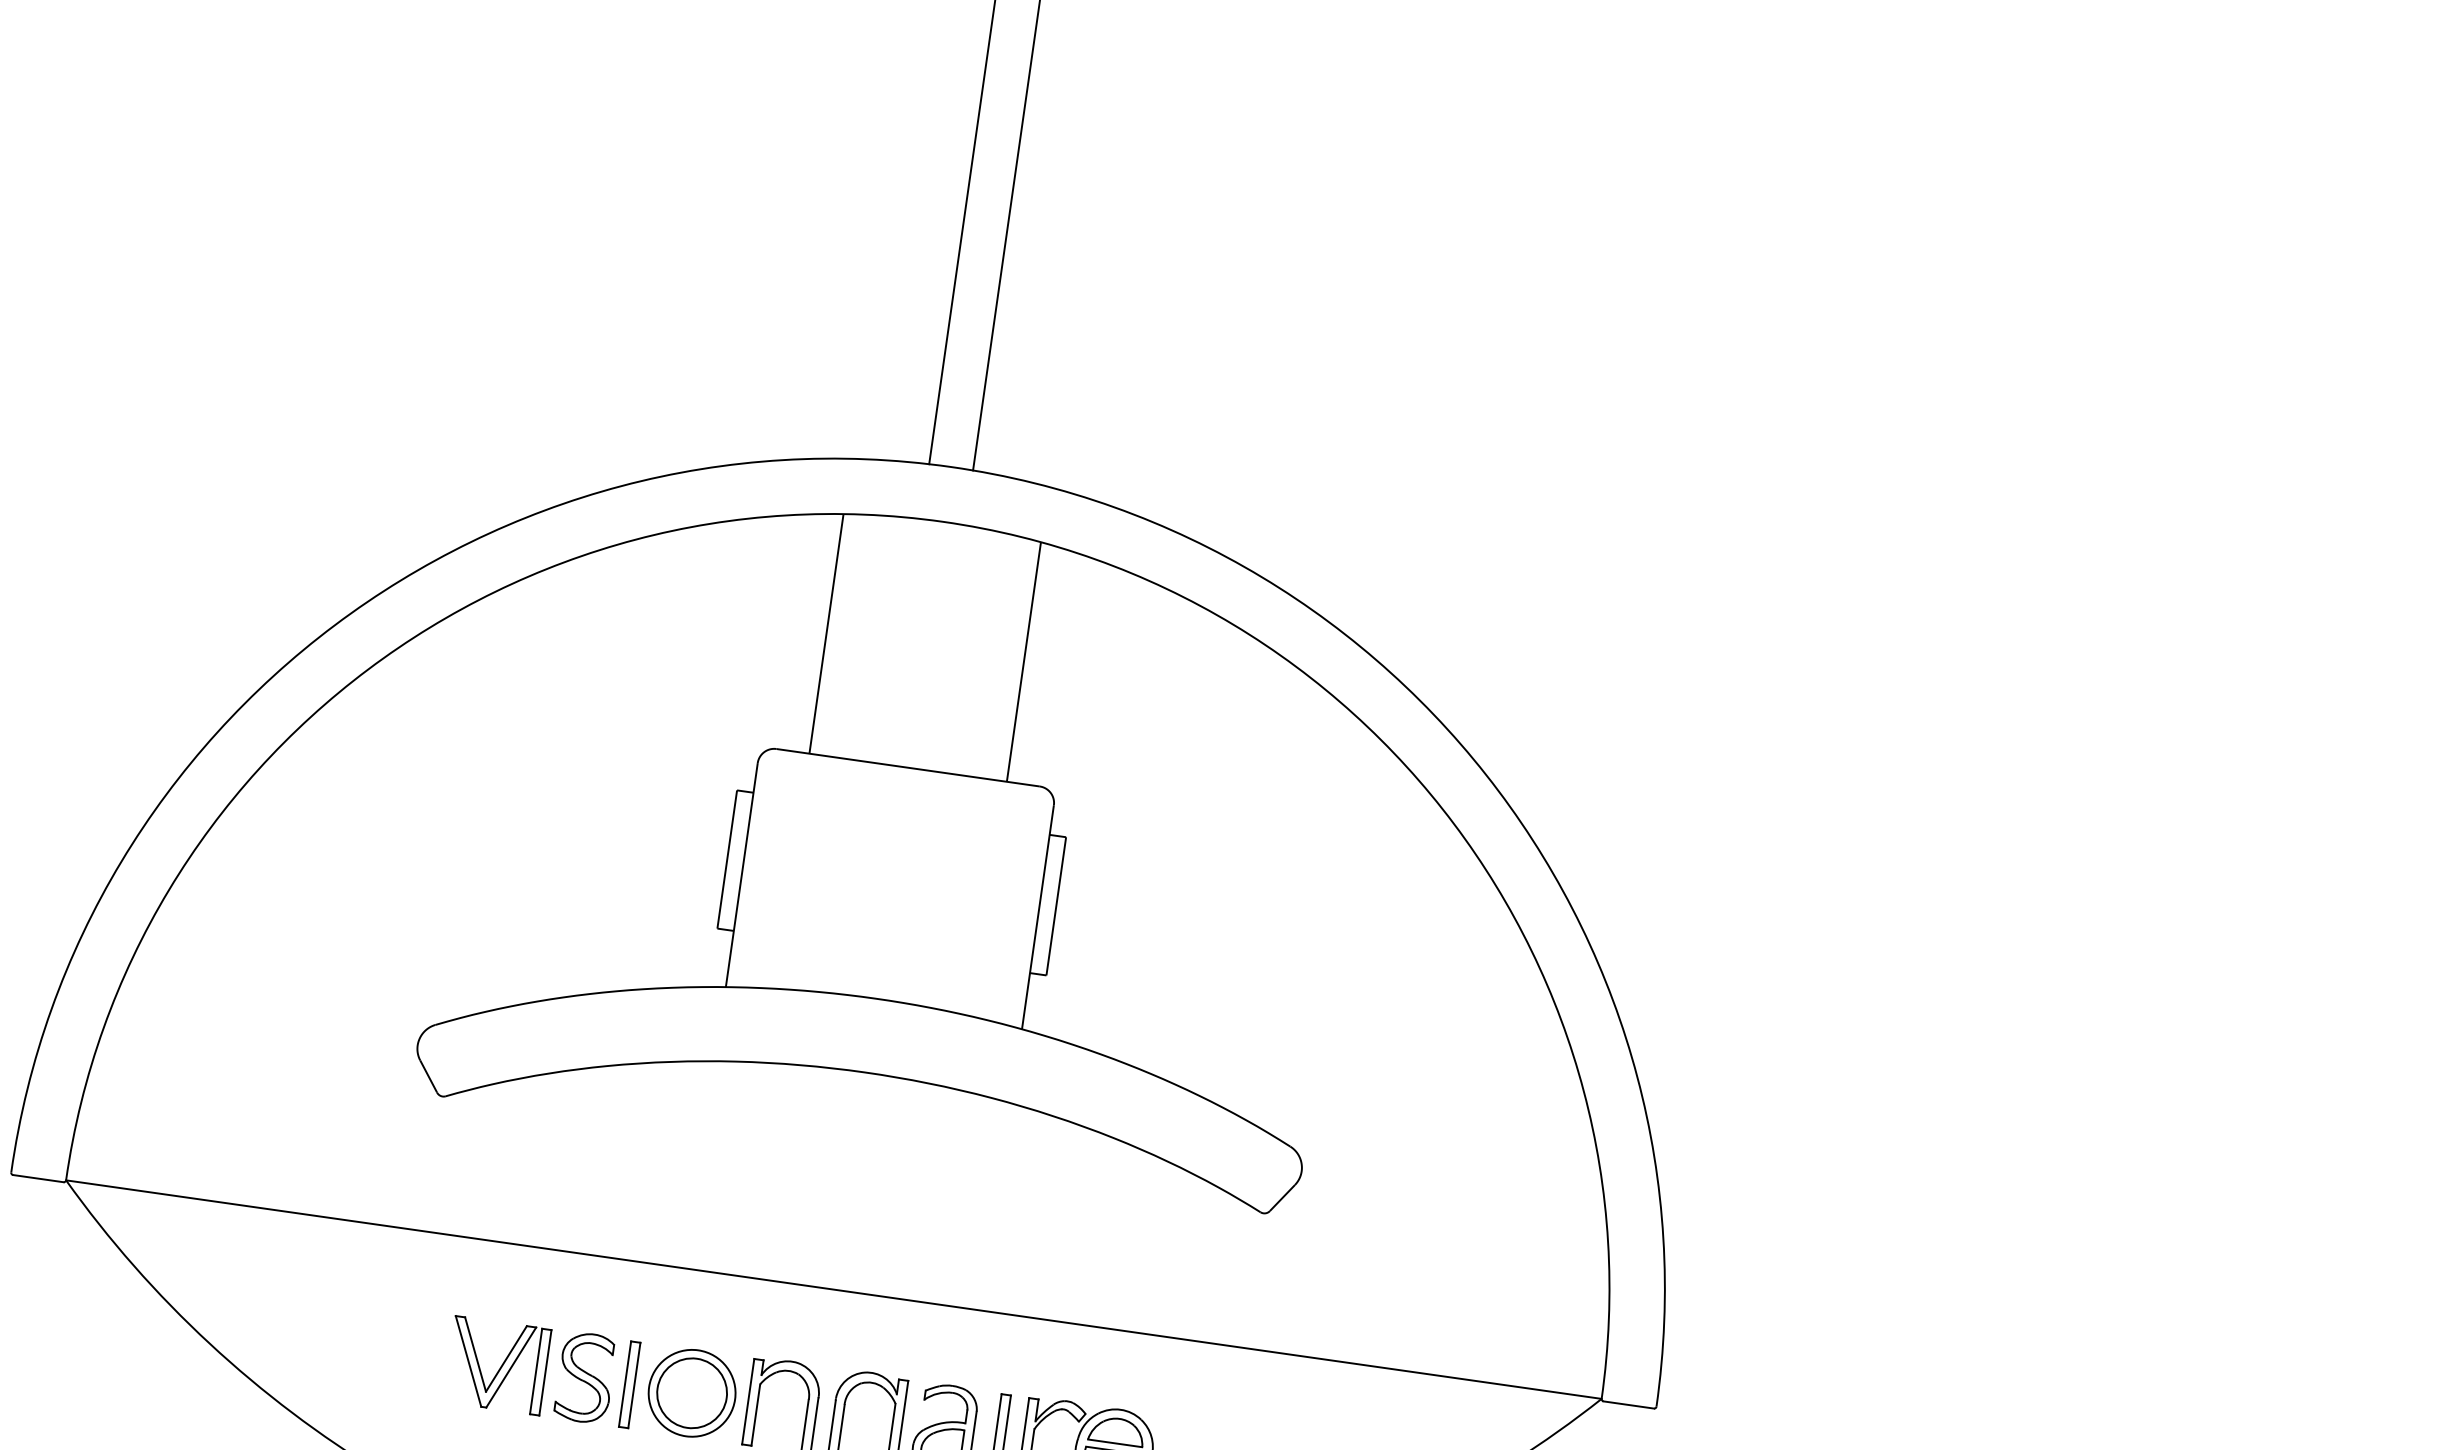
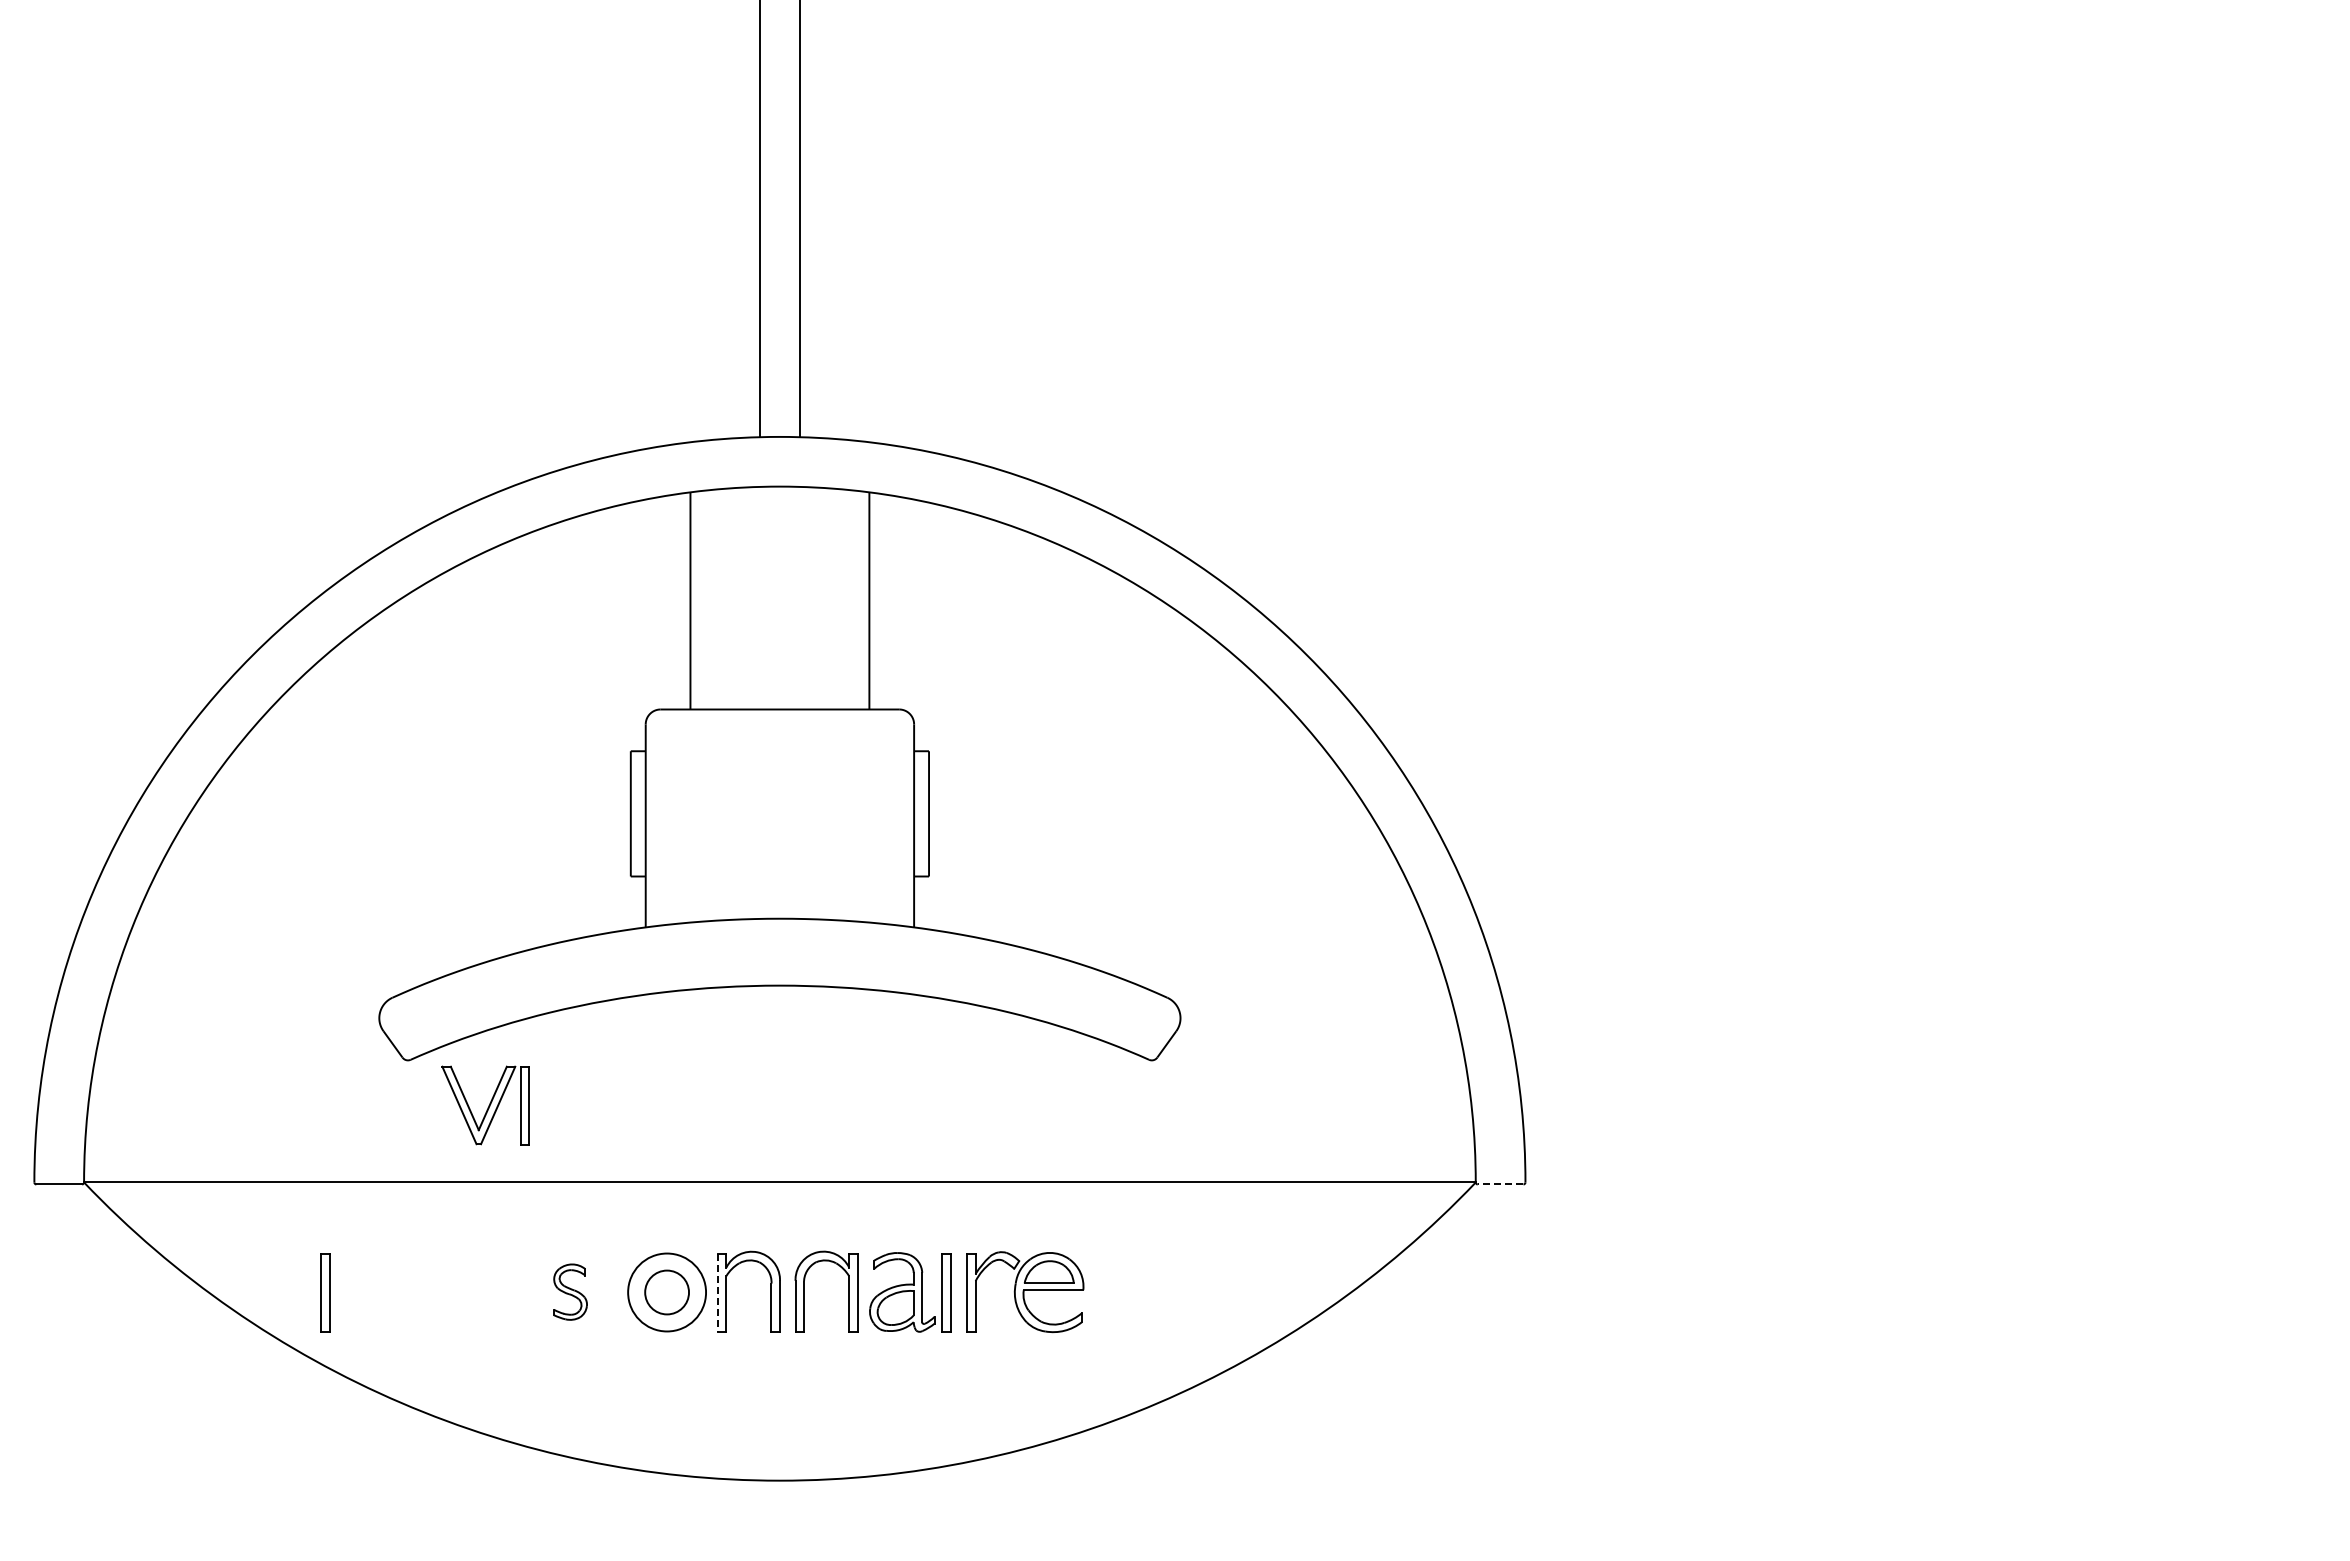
part: (497, 1365) -> (485, 1105), moved
part: (585, 1377) -> (570, 1291), size x0.7
part: (629, 1384) -> (325, 1292), moved
circle: (691, 1393) -> (666, 1292), size x0.7
line: (747, 1401) -> (717, 1292), solid -> dashed
line: (1628, 1405) -> (1500, 1184), solid -> dashed

